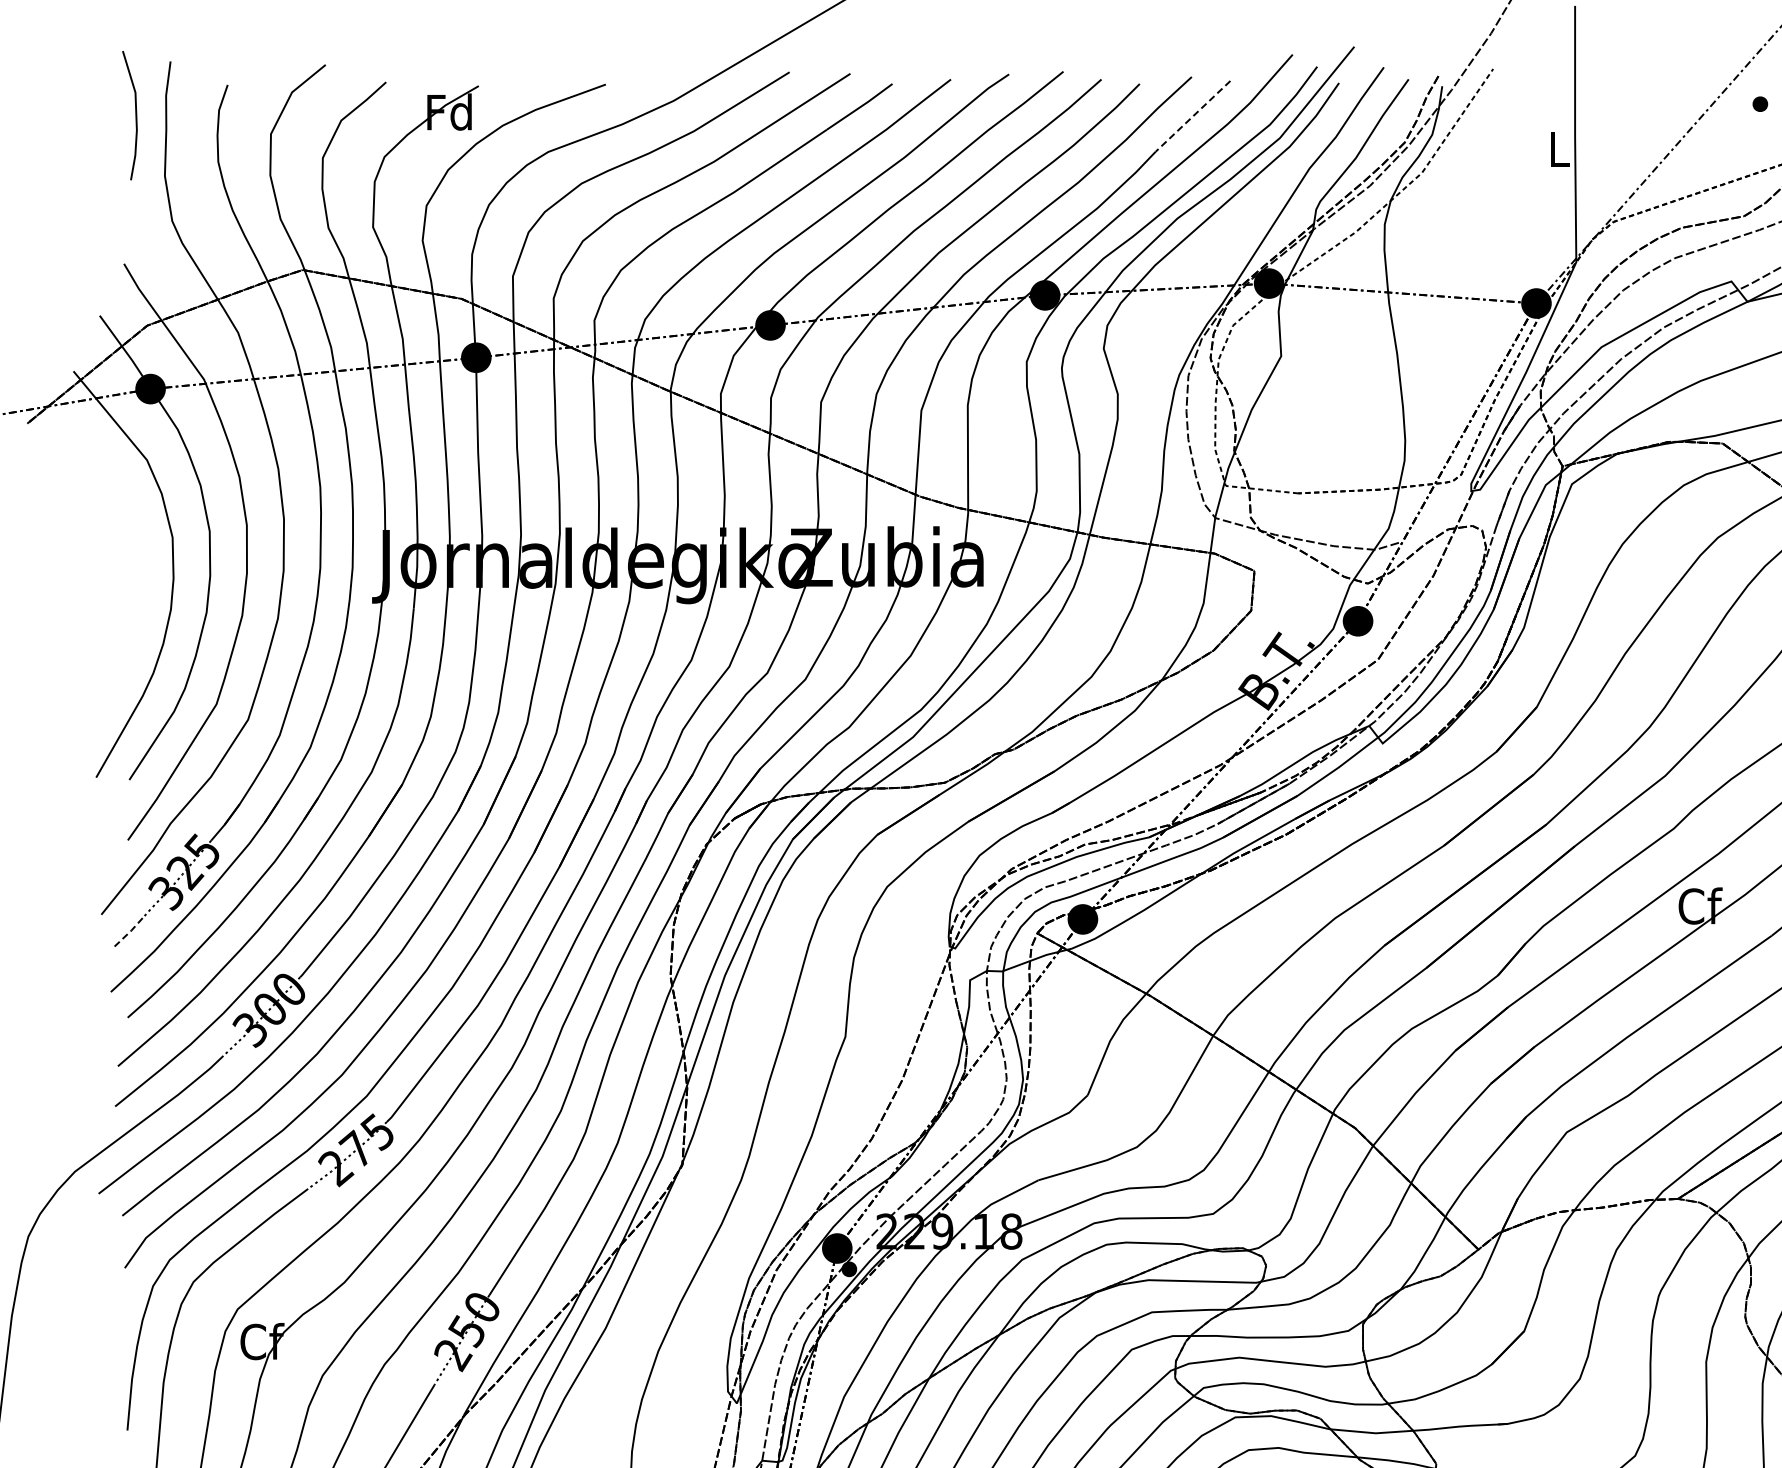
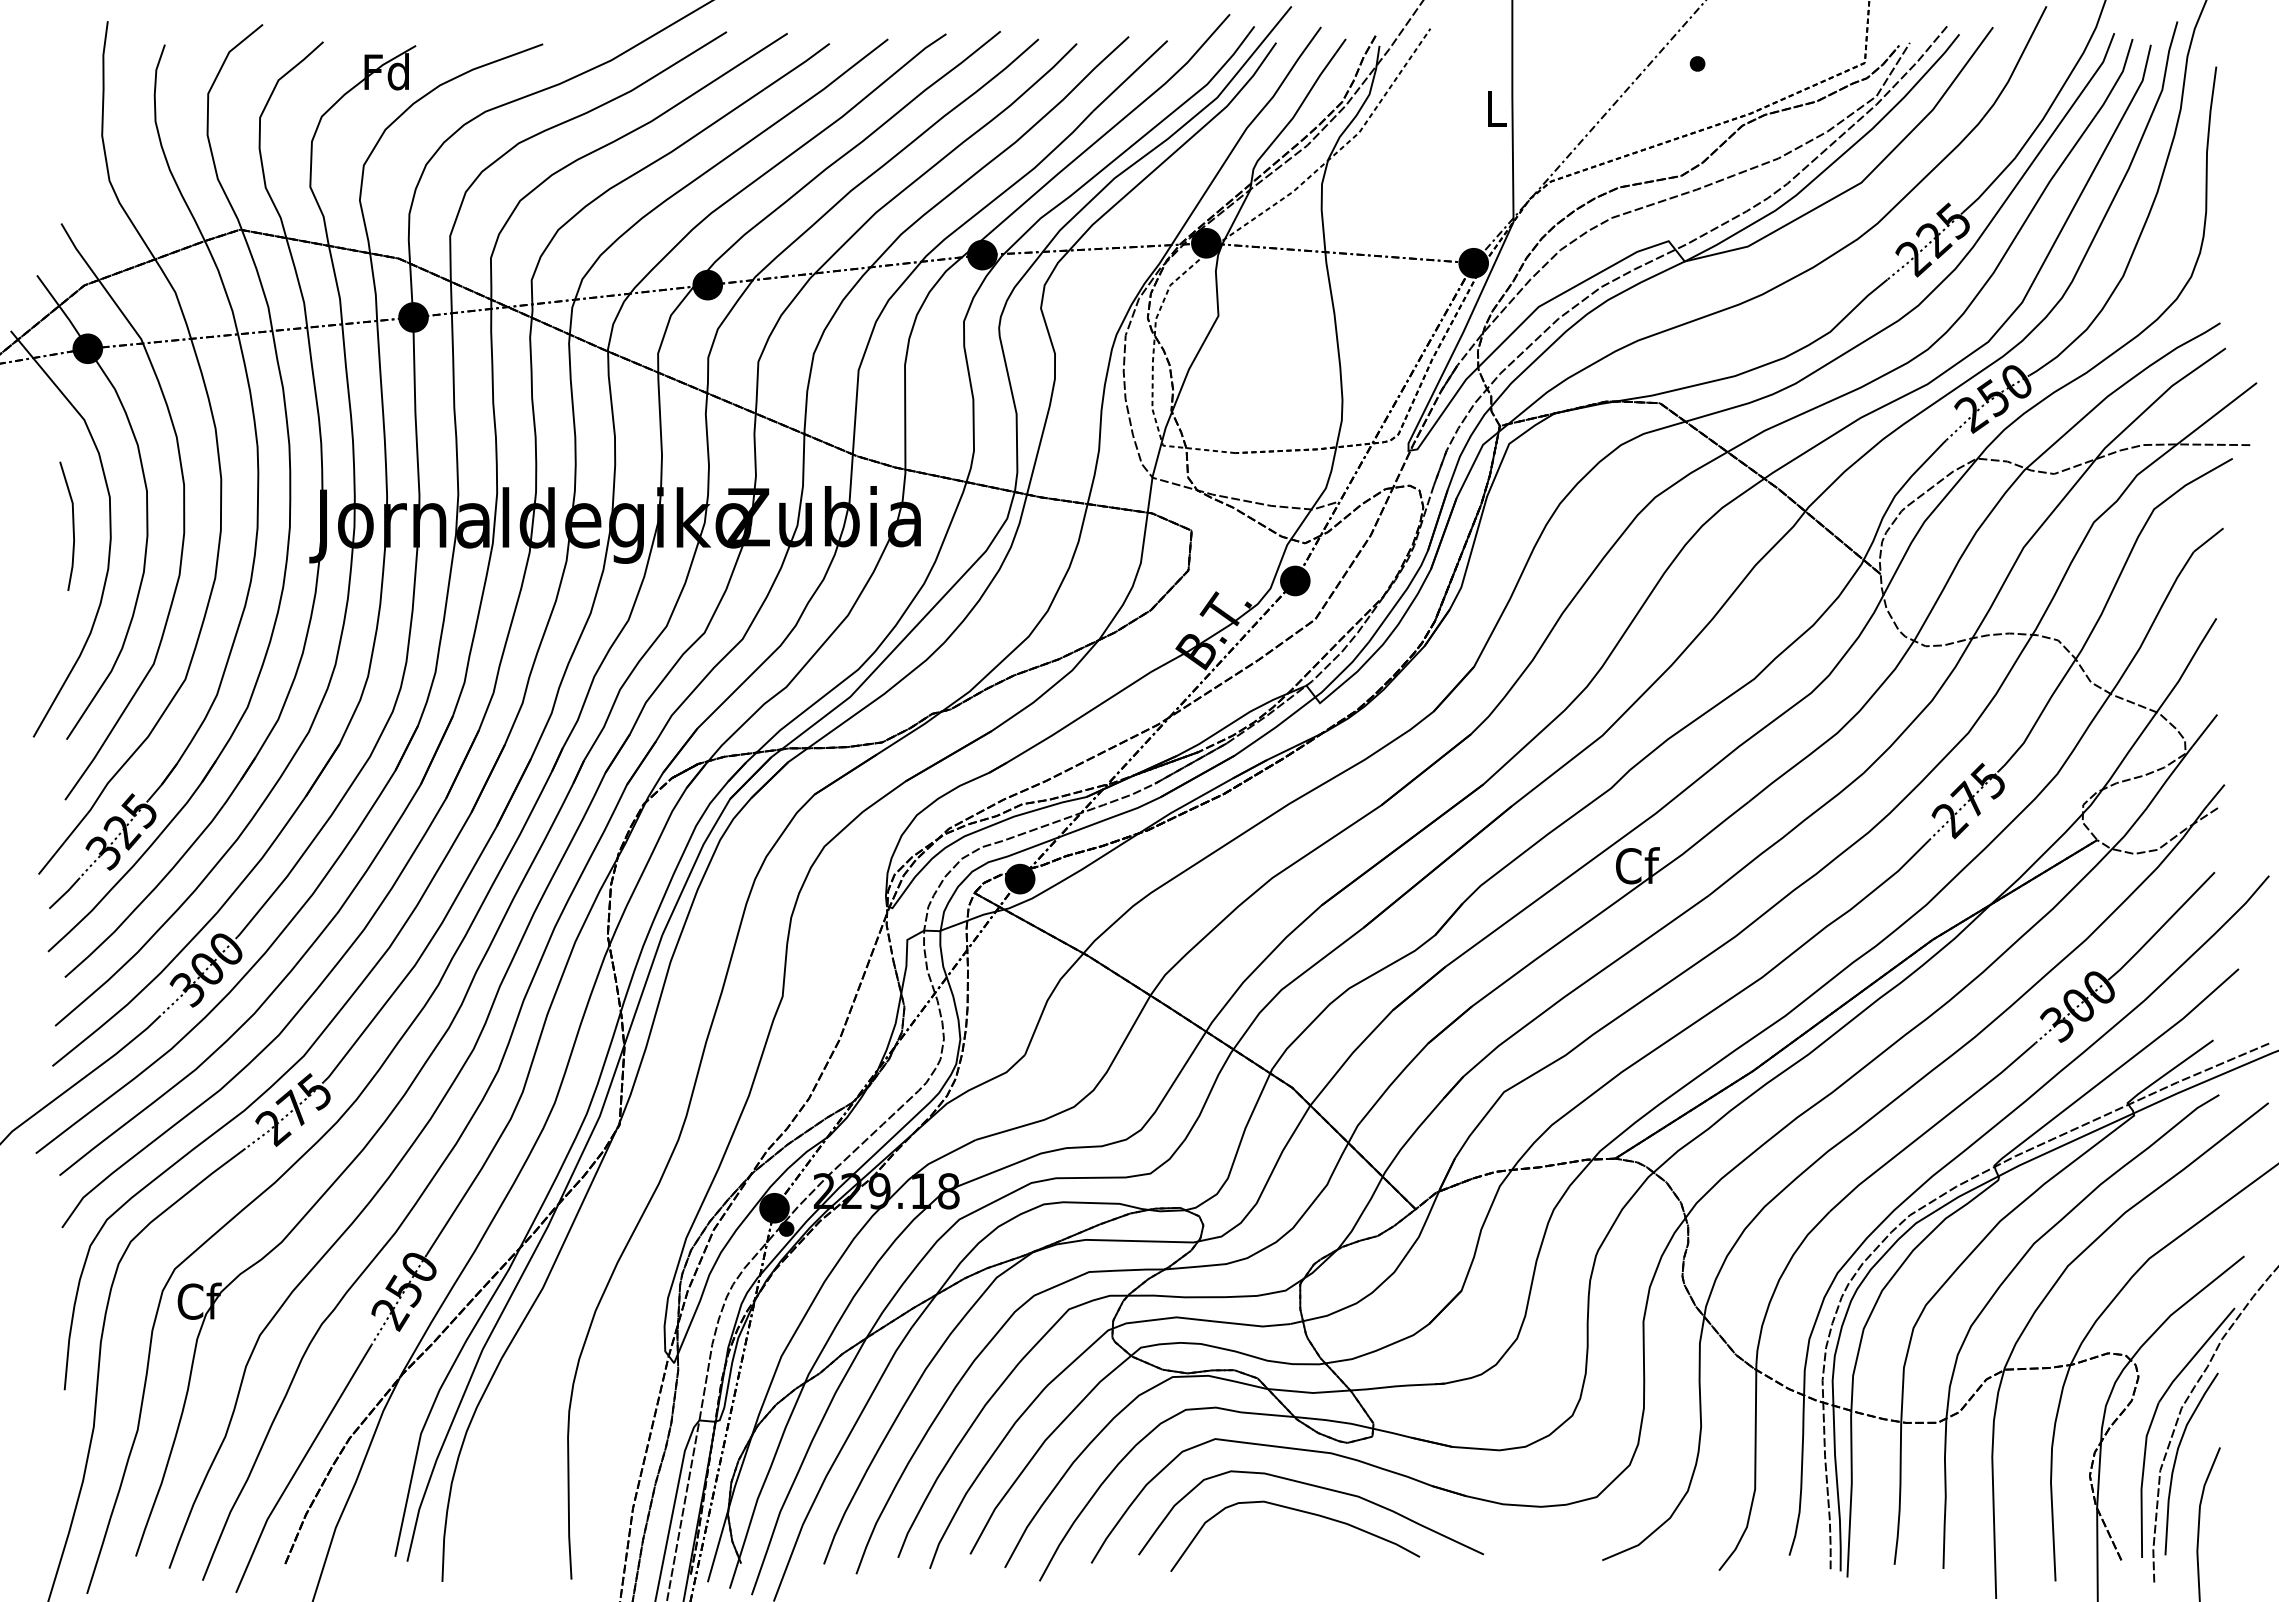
line: (135, 114) -> (72, 525), moved
line: (1192, 116) -> (1129, 76), dashed -> solid
line: (128, 933) -> (65, 893), dashed -> solid

